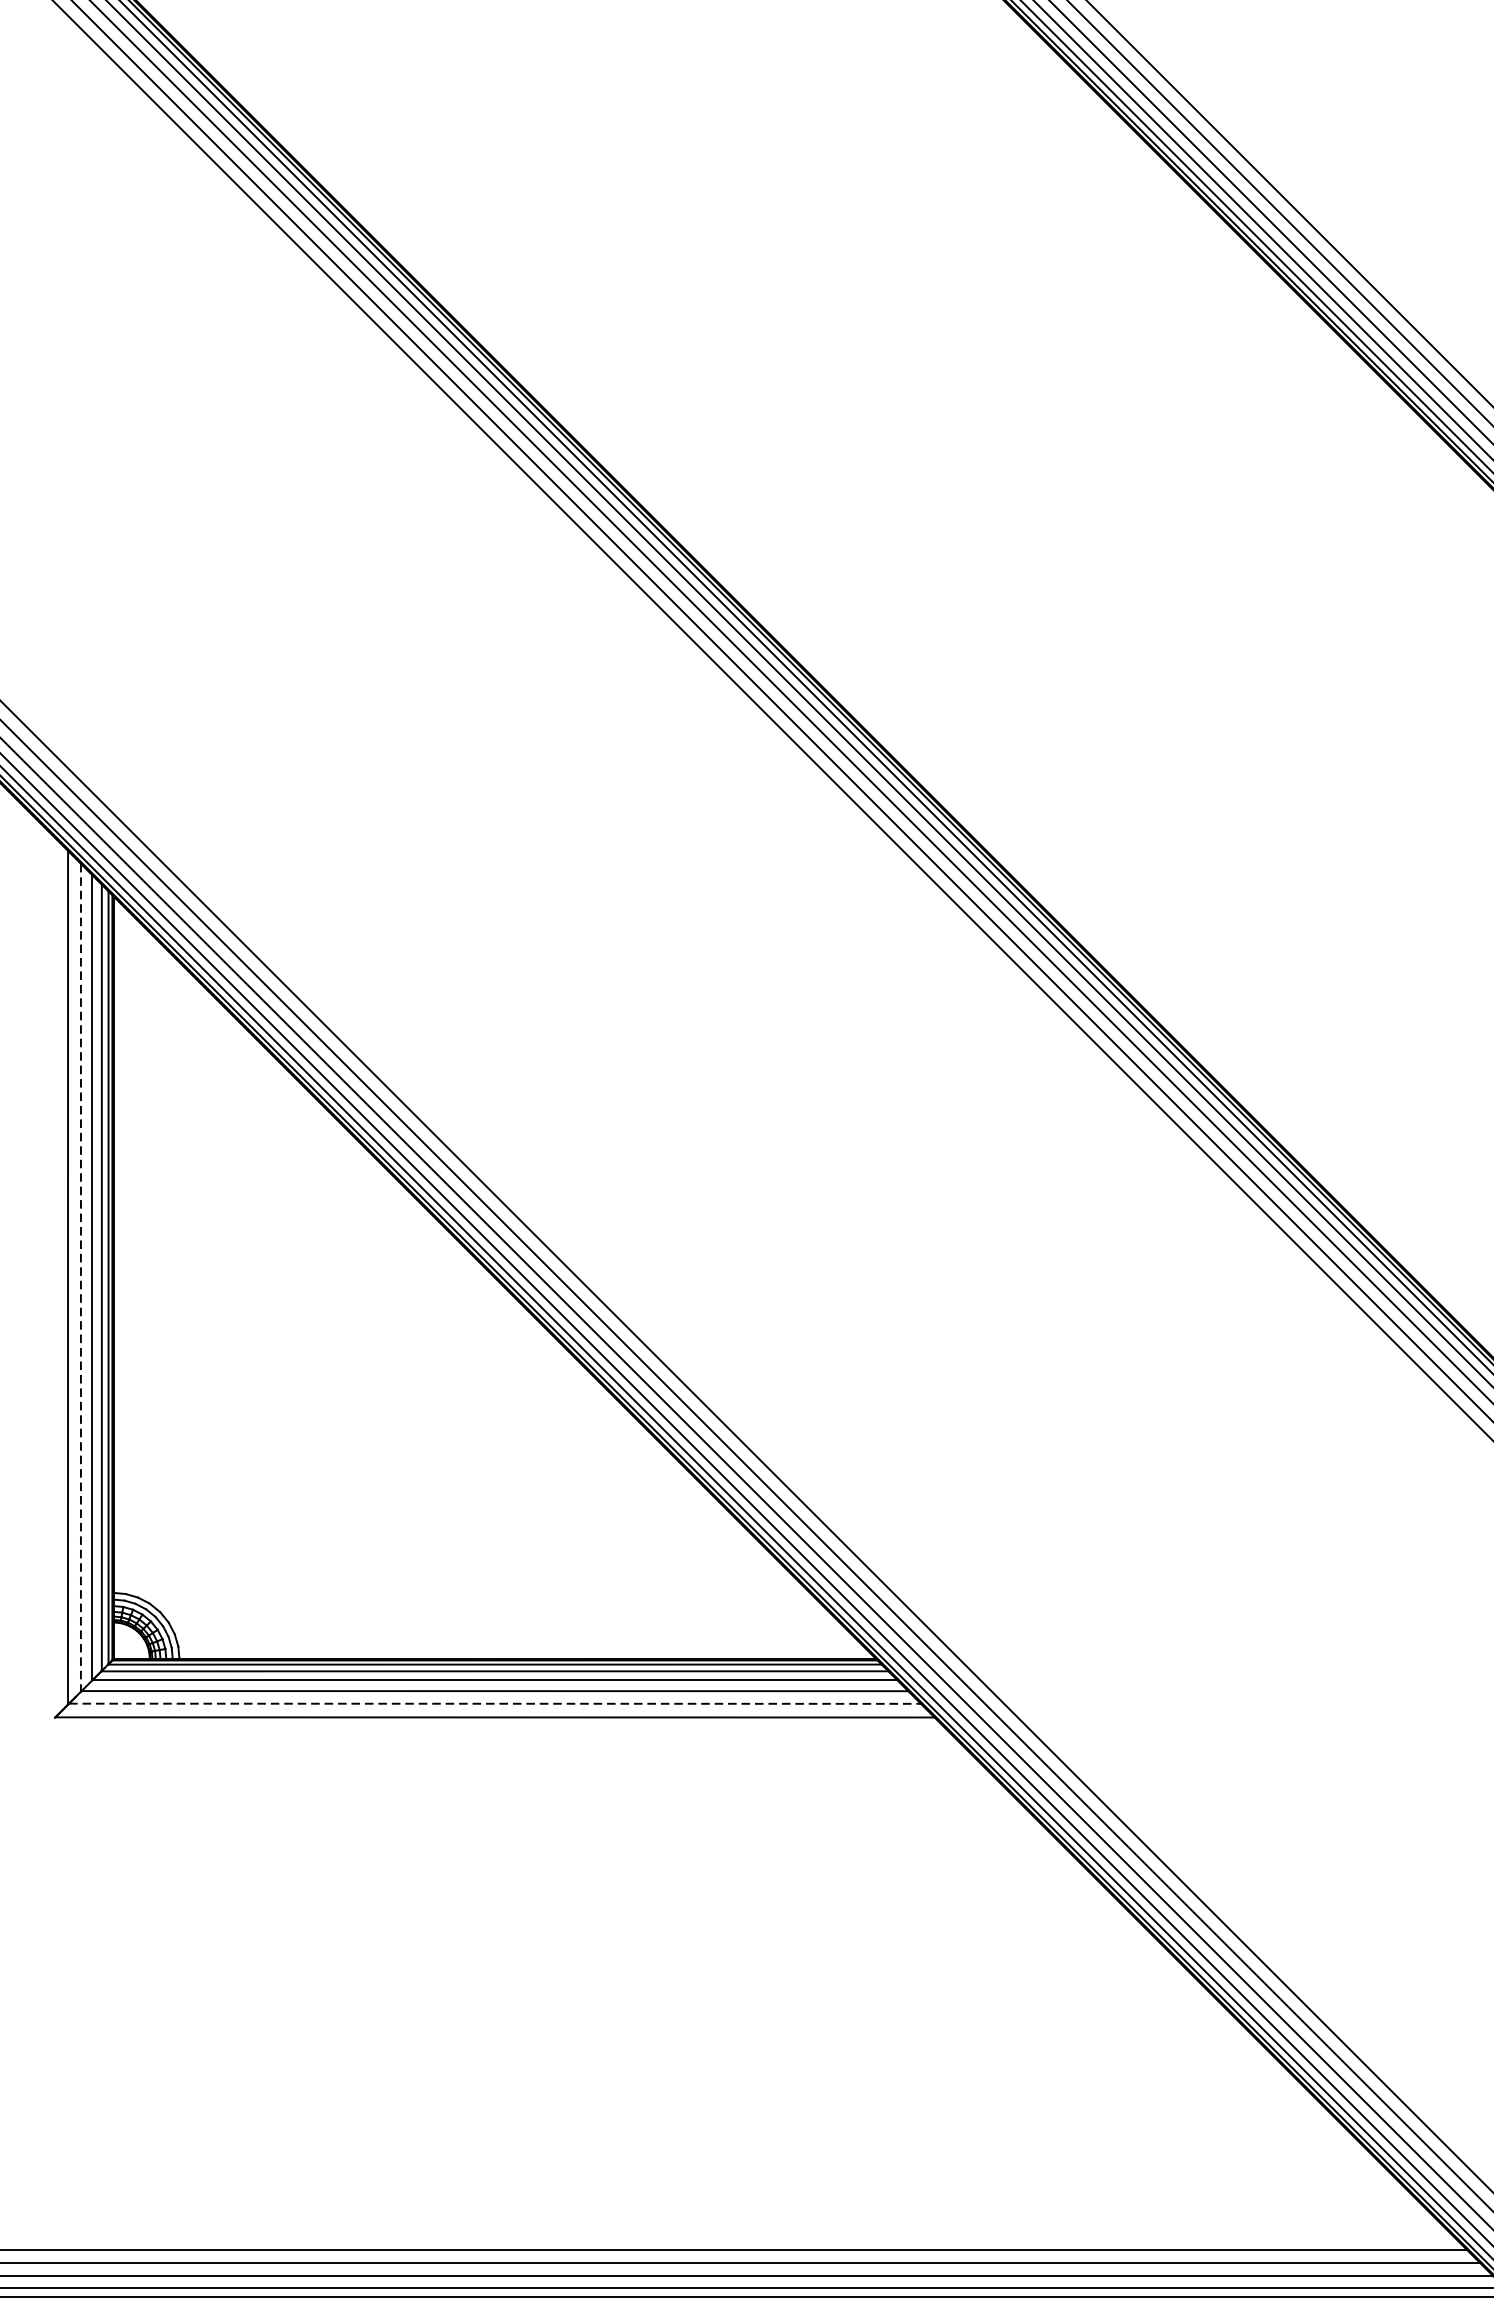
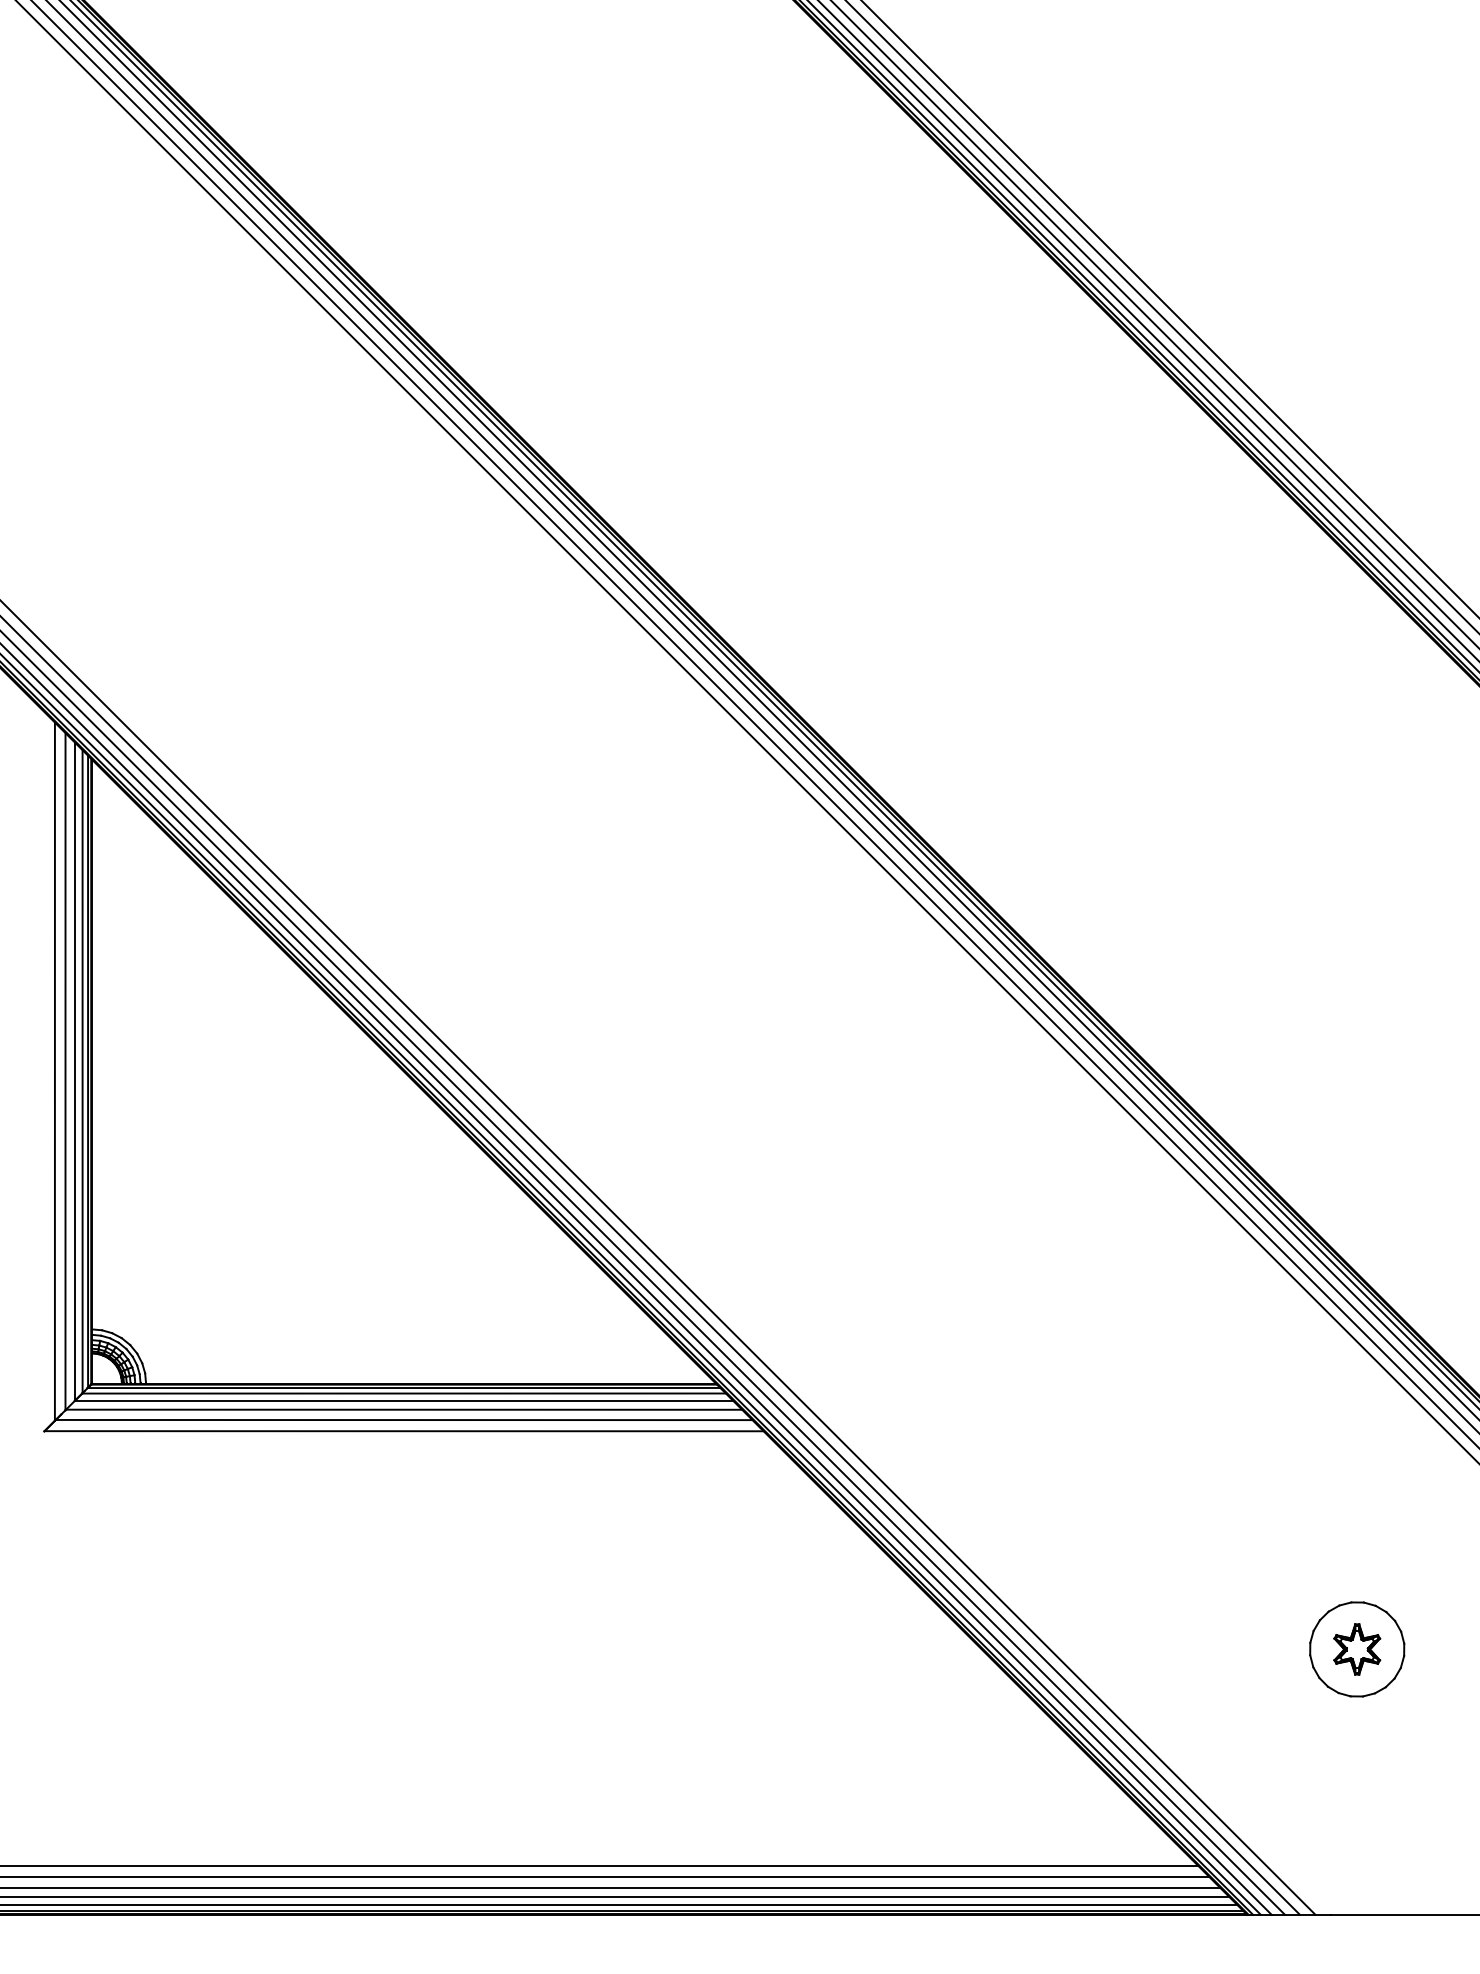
line: (80, 1277) -> (65, 1071), dashed -> solid
line: (495, 1704) -> (404, 1420), dashed -> solid

